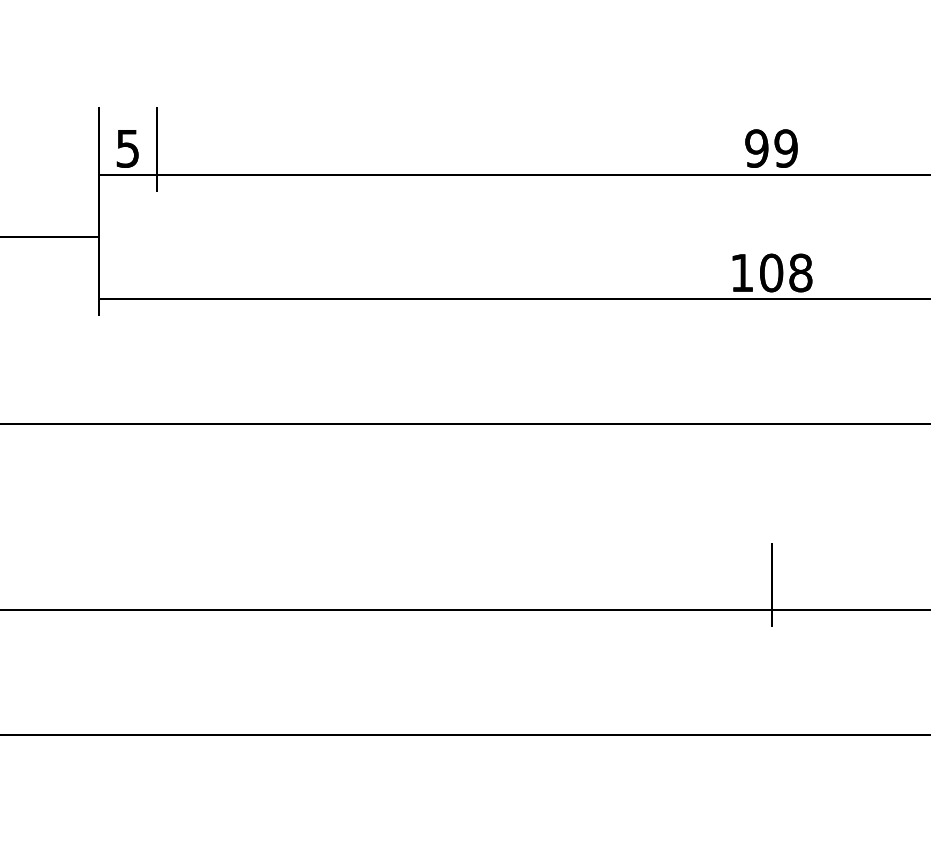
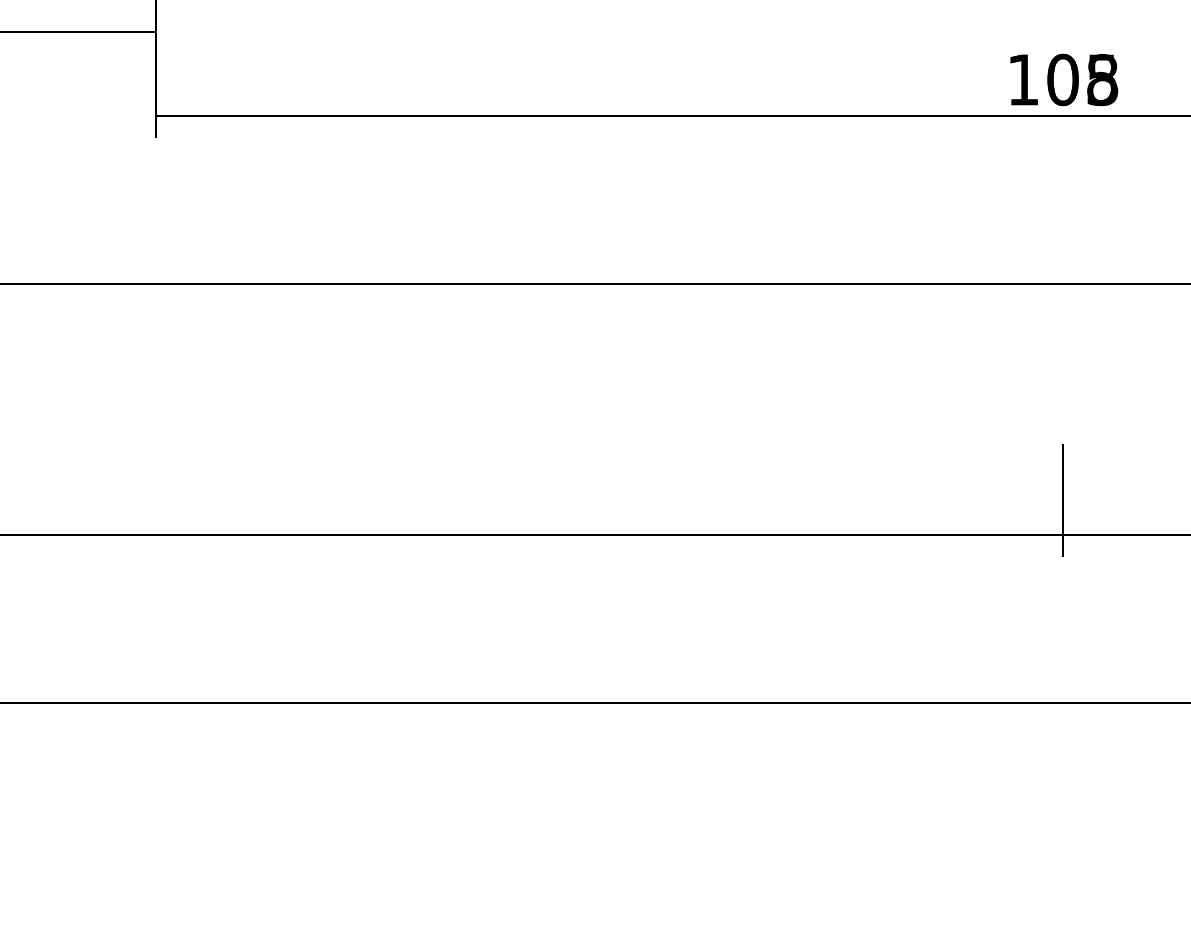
text: (800, 272) -> (1102, 79), 108 -> 105

